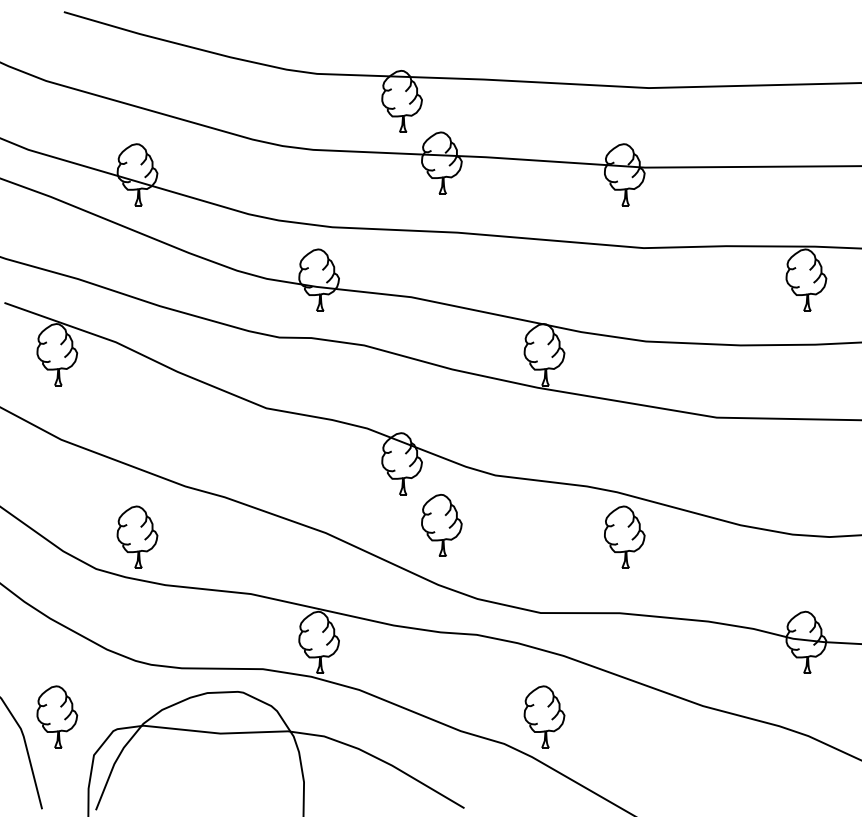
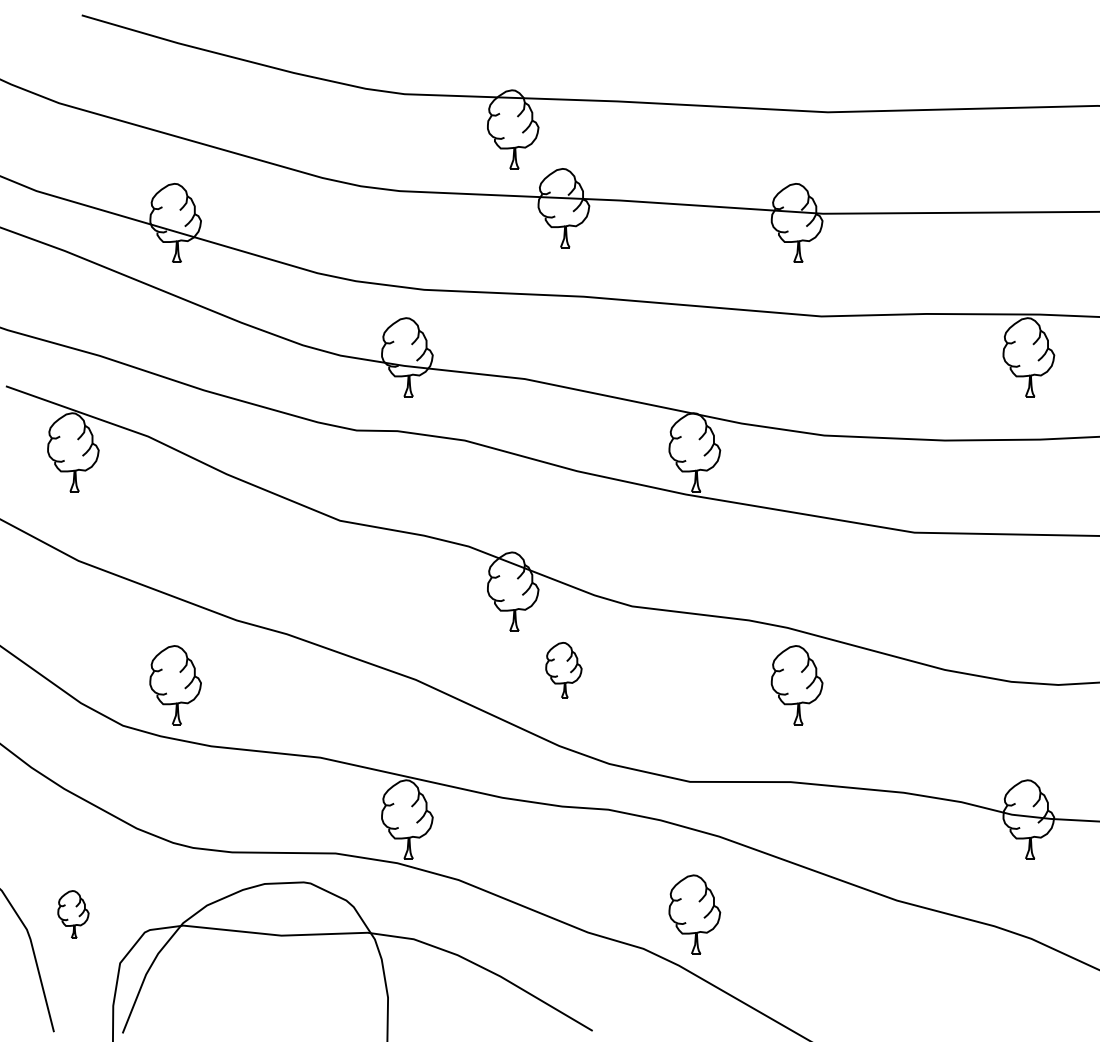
part: (441, 525) -> (563, 670), size x0.7
part: (57, 716) -> (73, 913), size x0.6

